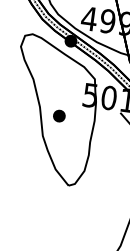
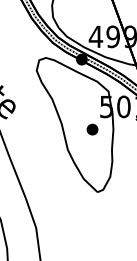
part: (59, 115) -> (92, 129), moved

